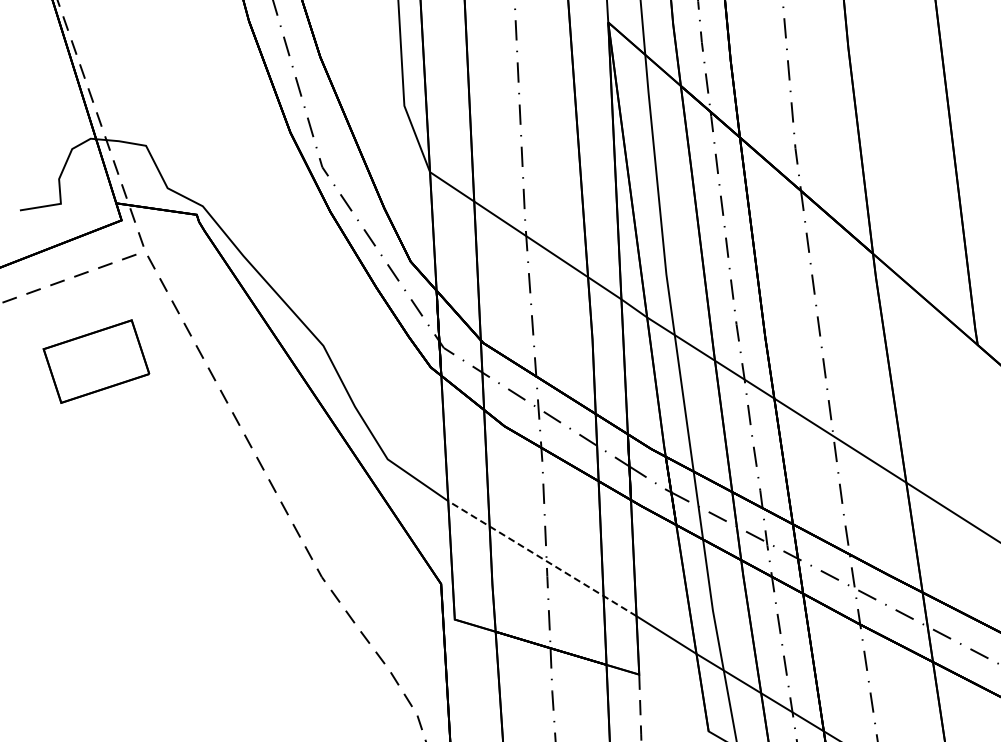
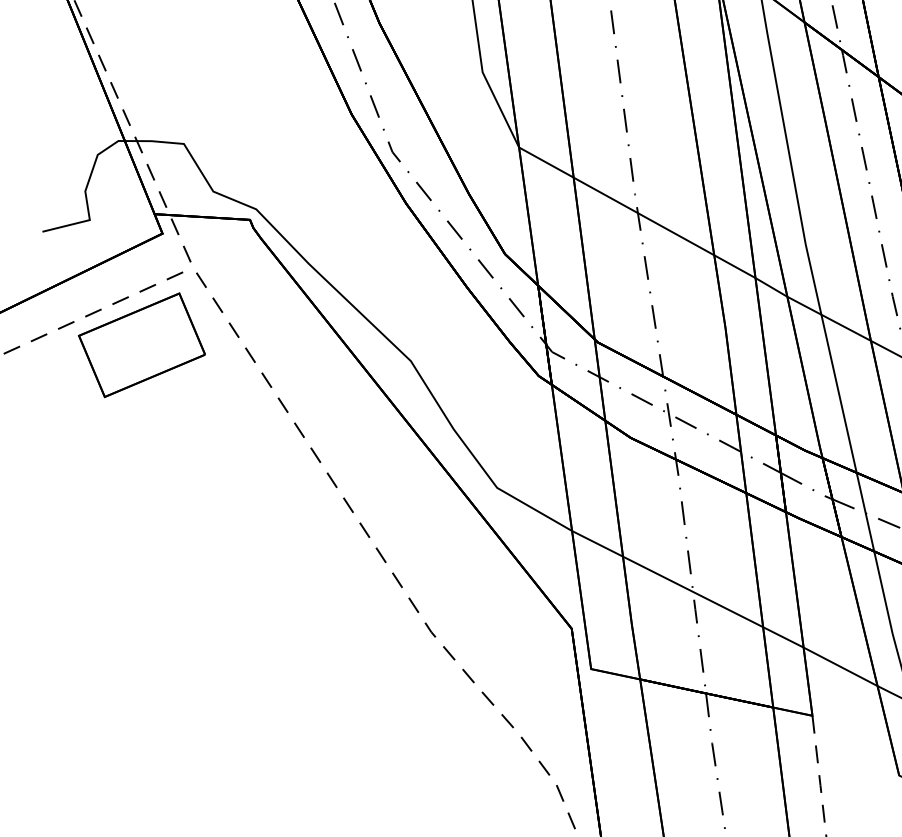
part: (96, 361) -> (142, 345), moved
line: (541, 558) -> (686, 589), dashed -> solid

